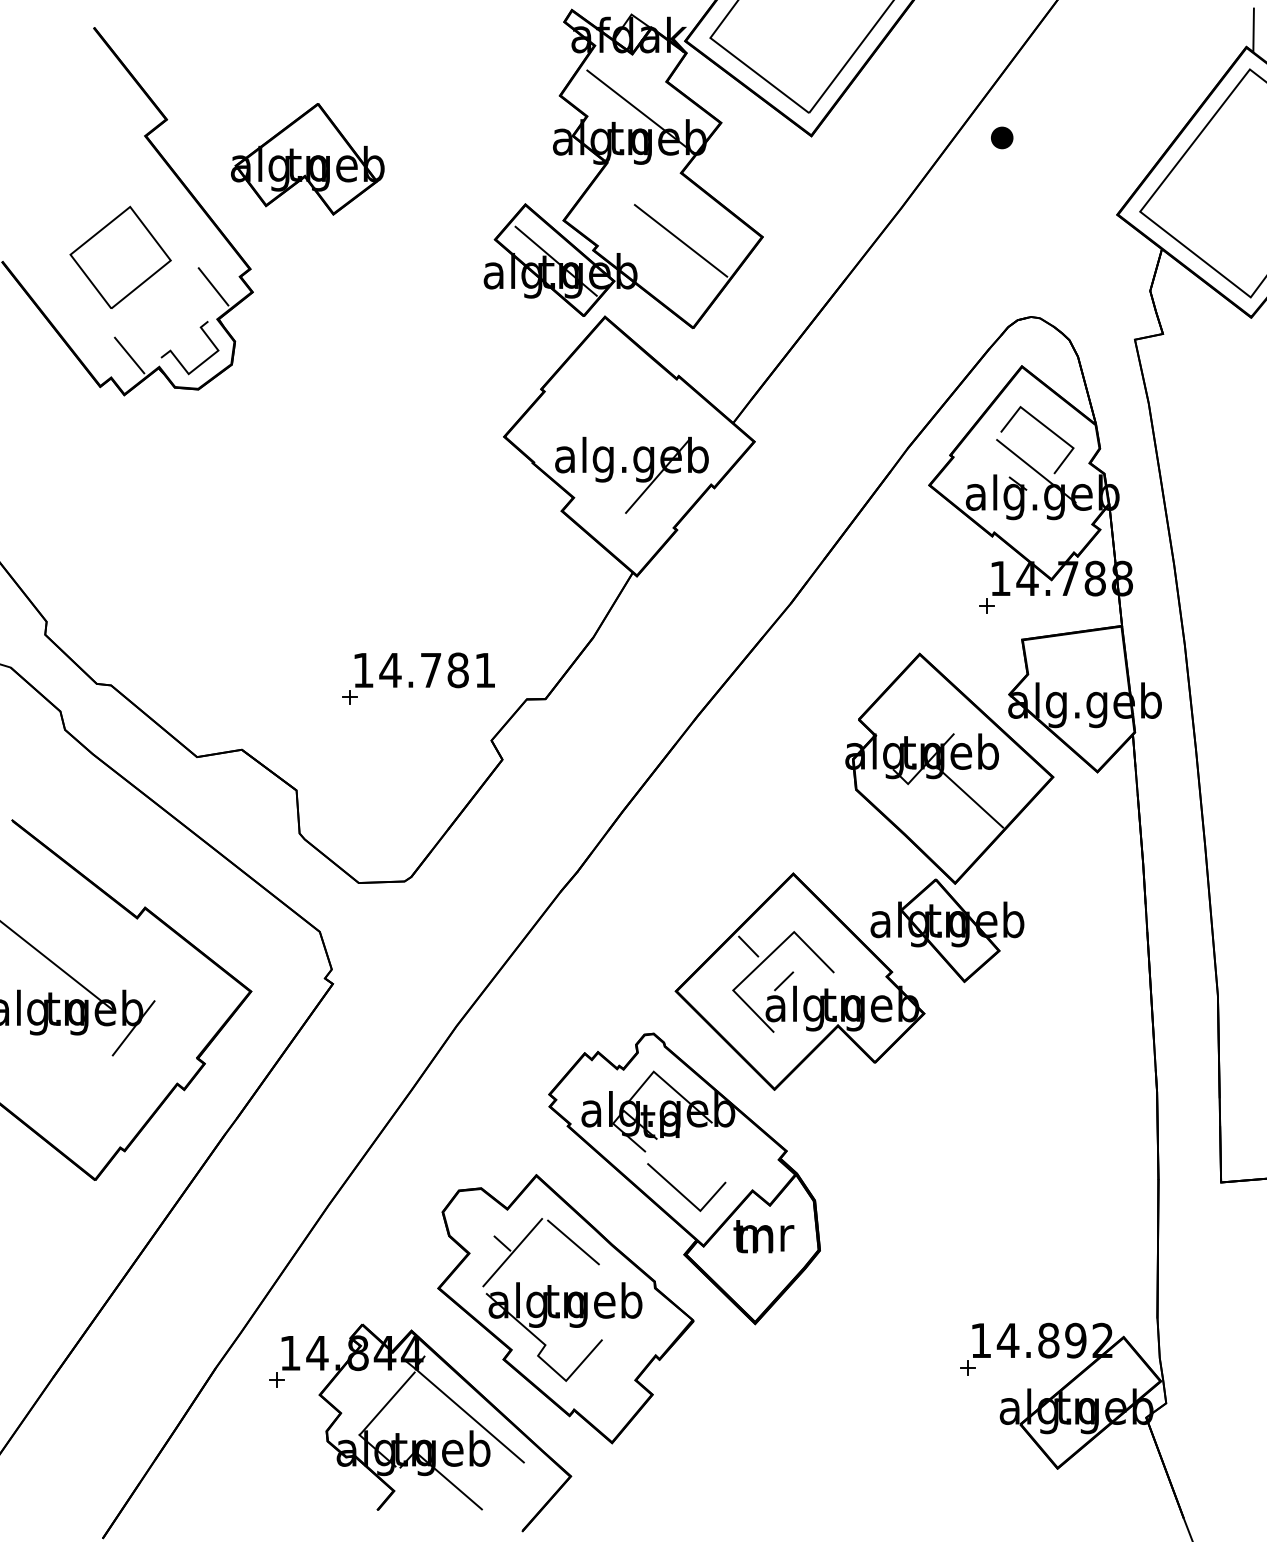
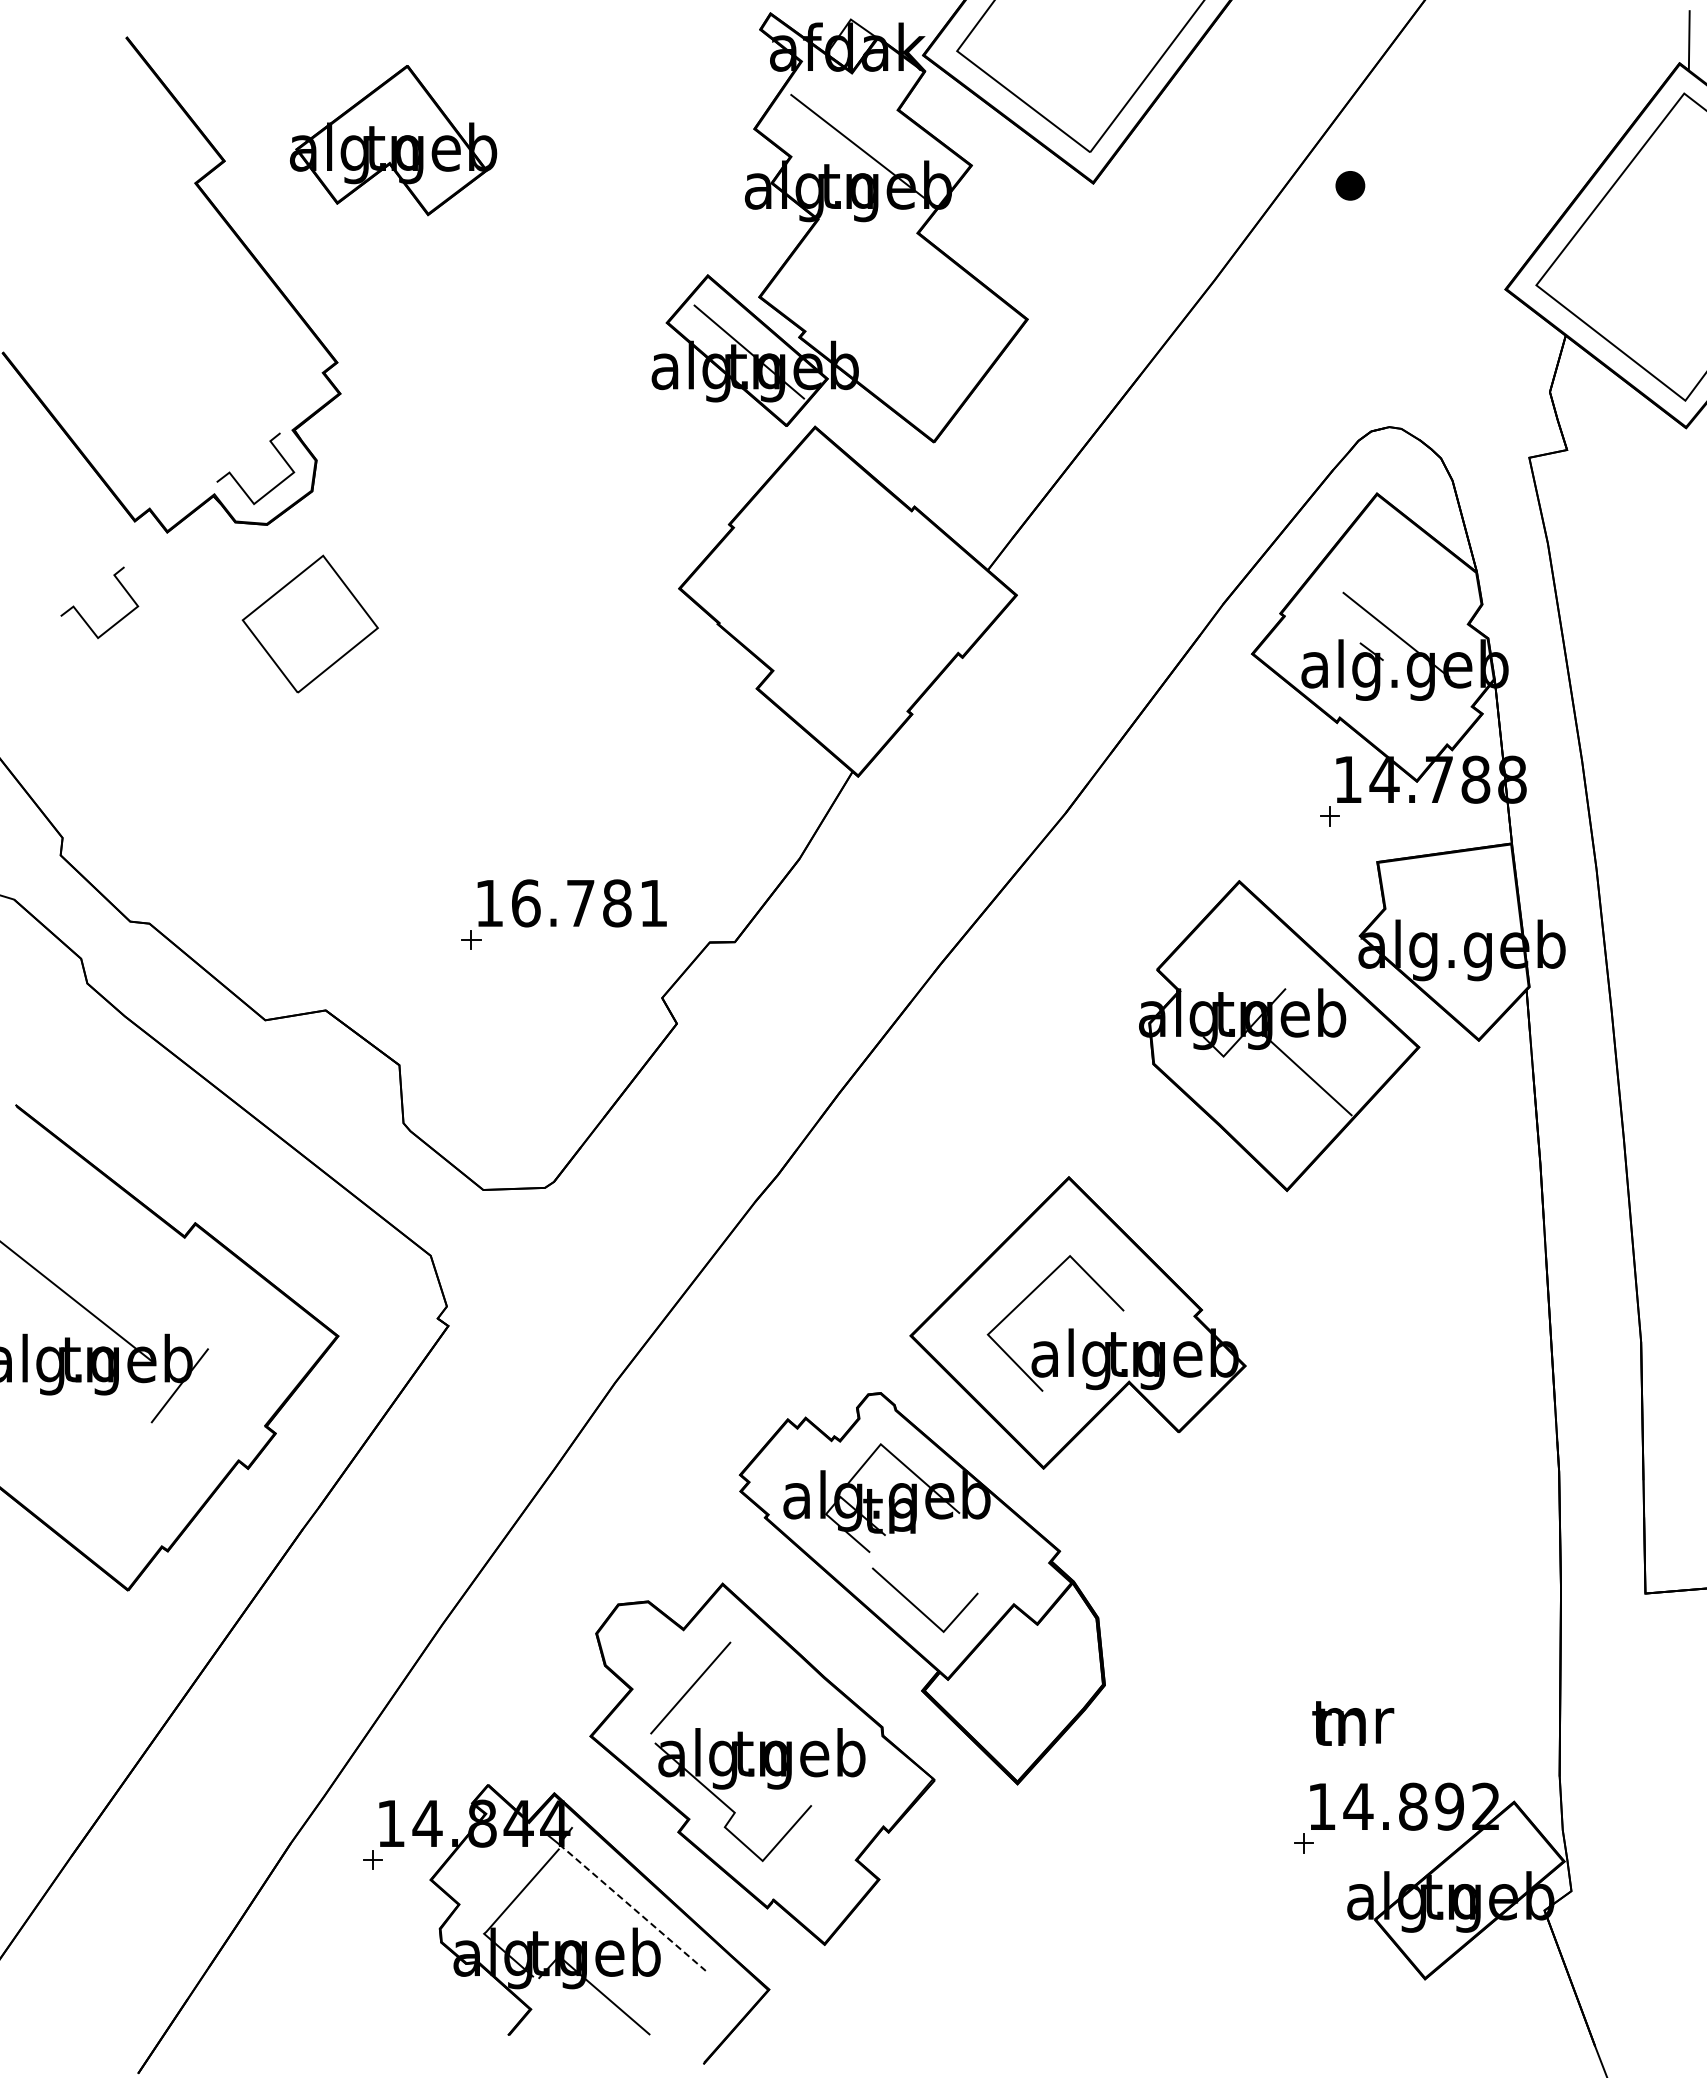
part: (307, 159) -> (393, 140), moved
line: (680, 240) -> (917, 324), removed
part: (120, 257) -> (309, 623), moved
line: (213, 286) -> (287, 386), removed
line: (129, 355) -> (174, 479), removed
line: (1046, 428) -> (1410, 577), removed
curve: (62, 458) -> (83, 617), added
part: (626, 473) -> (843, 637), removed
text: (390, 670) -> (525, 903), 14.781 -> 16.781
part: (947, 930) -> (1276, 1254), removed
line: (748, 946) -> (1008, 1275), removed
line: (784, 981) -> (1056, 1322), removed
text: (764, 1236) -> (1353, 1723), moved
line: (573, 1242) -> (772, 1674), removed
line: (502, 1243) -> (676, 1675), removed
line: (469, 1415) -> (632, 1907), solid -> dashed

